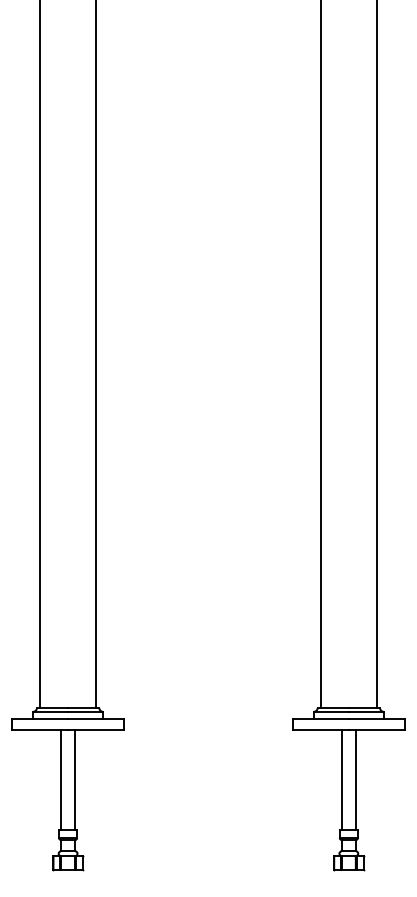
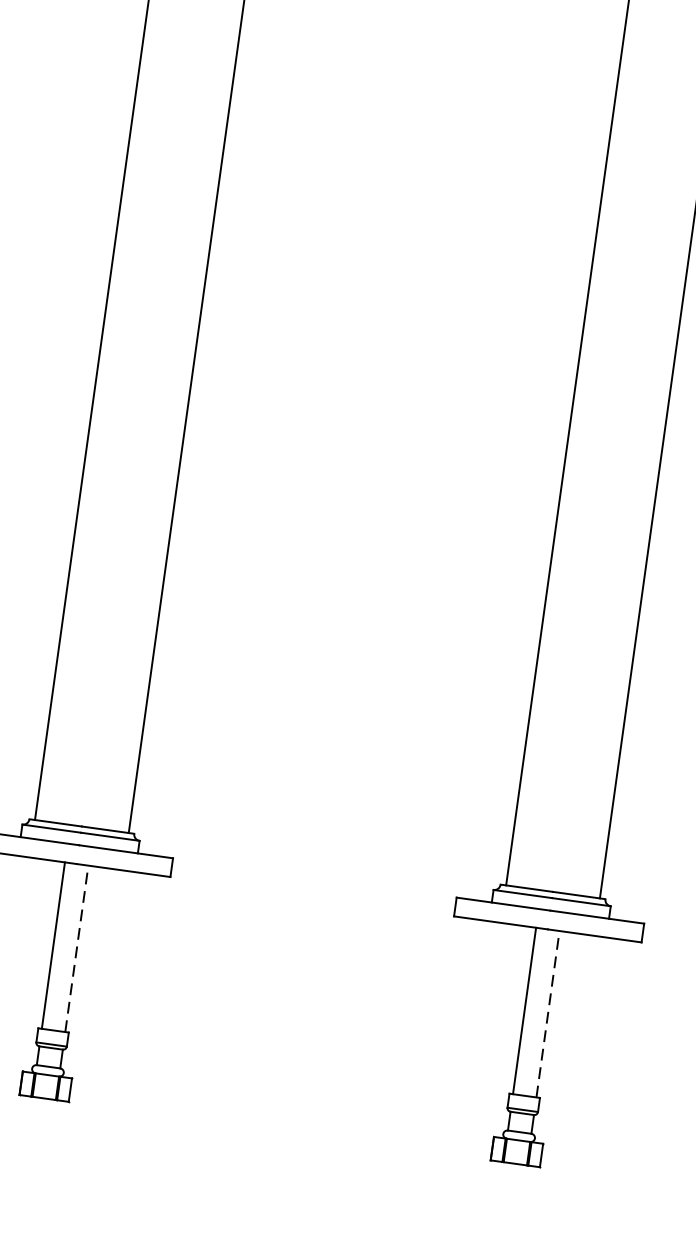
line: (75, 780) -> (77, 949), solid -> dashed
line: (355, 780) -> (547, 1014), solid -> dashed

